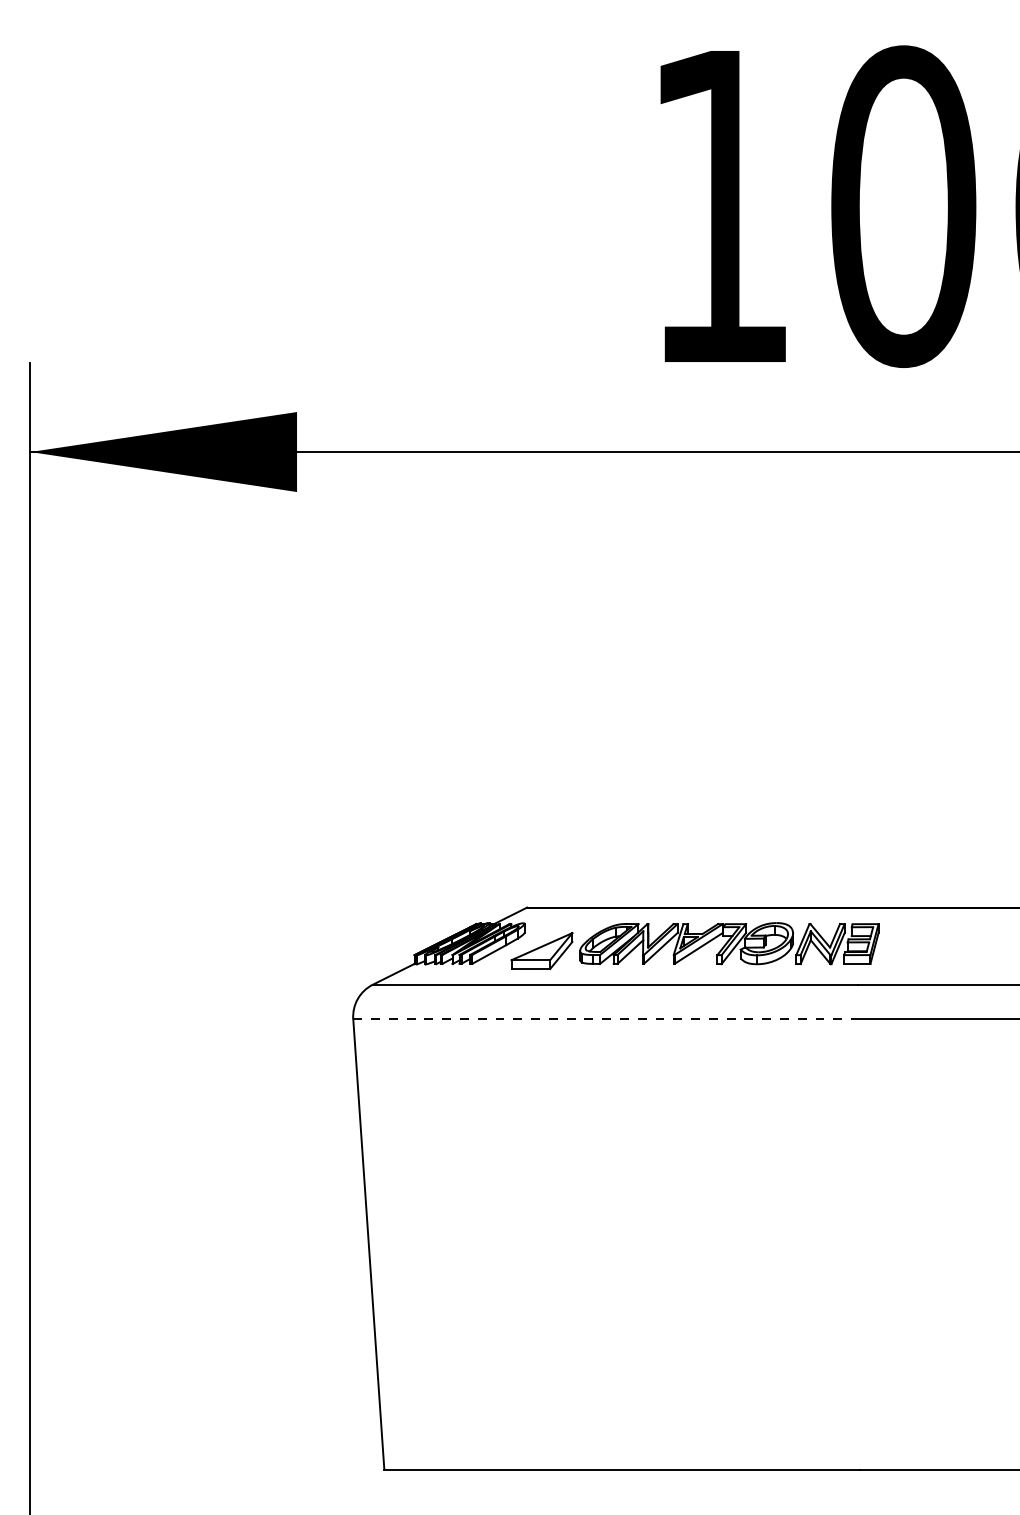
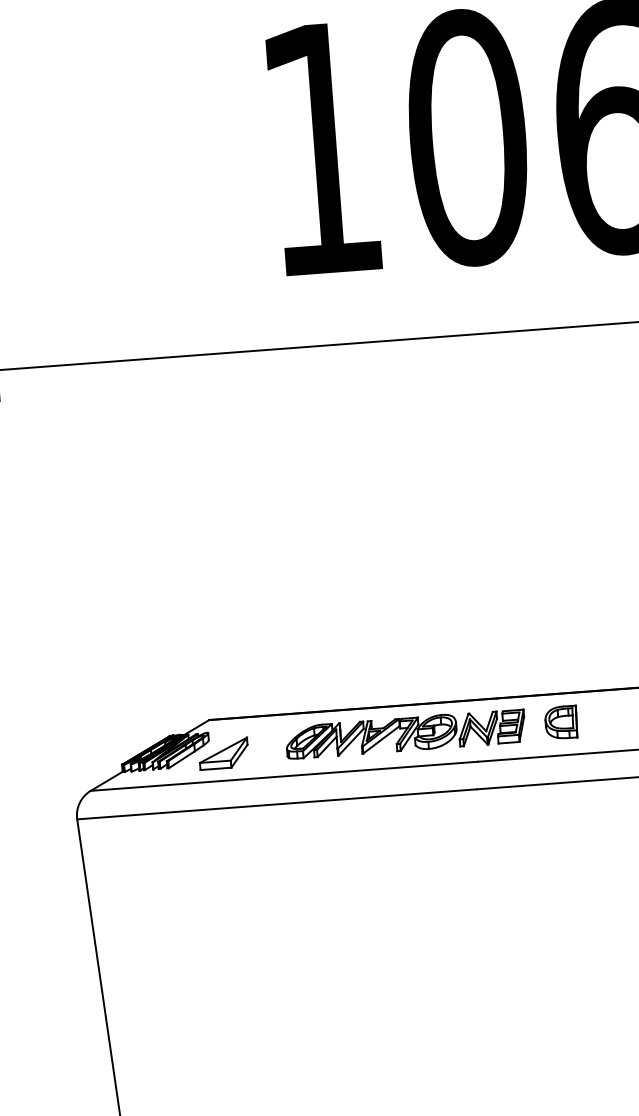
part: (729, 943) -> (405, 734), moved
part: (965, 943) -> (561, 722), added
line: (604, 1019) -> (277, 804), dashed -> solid

